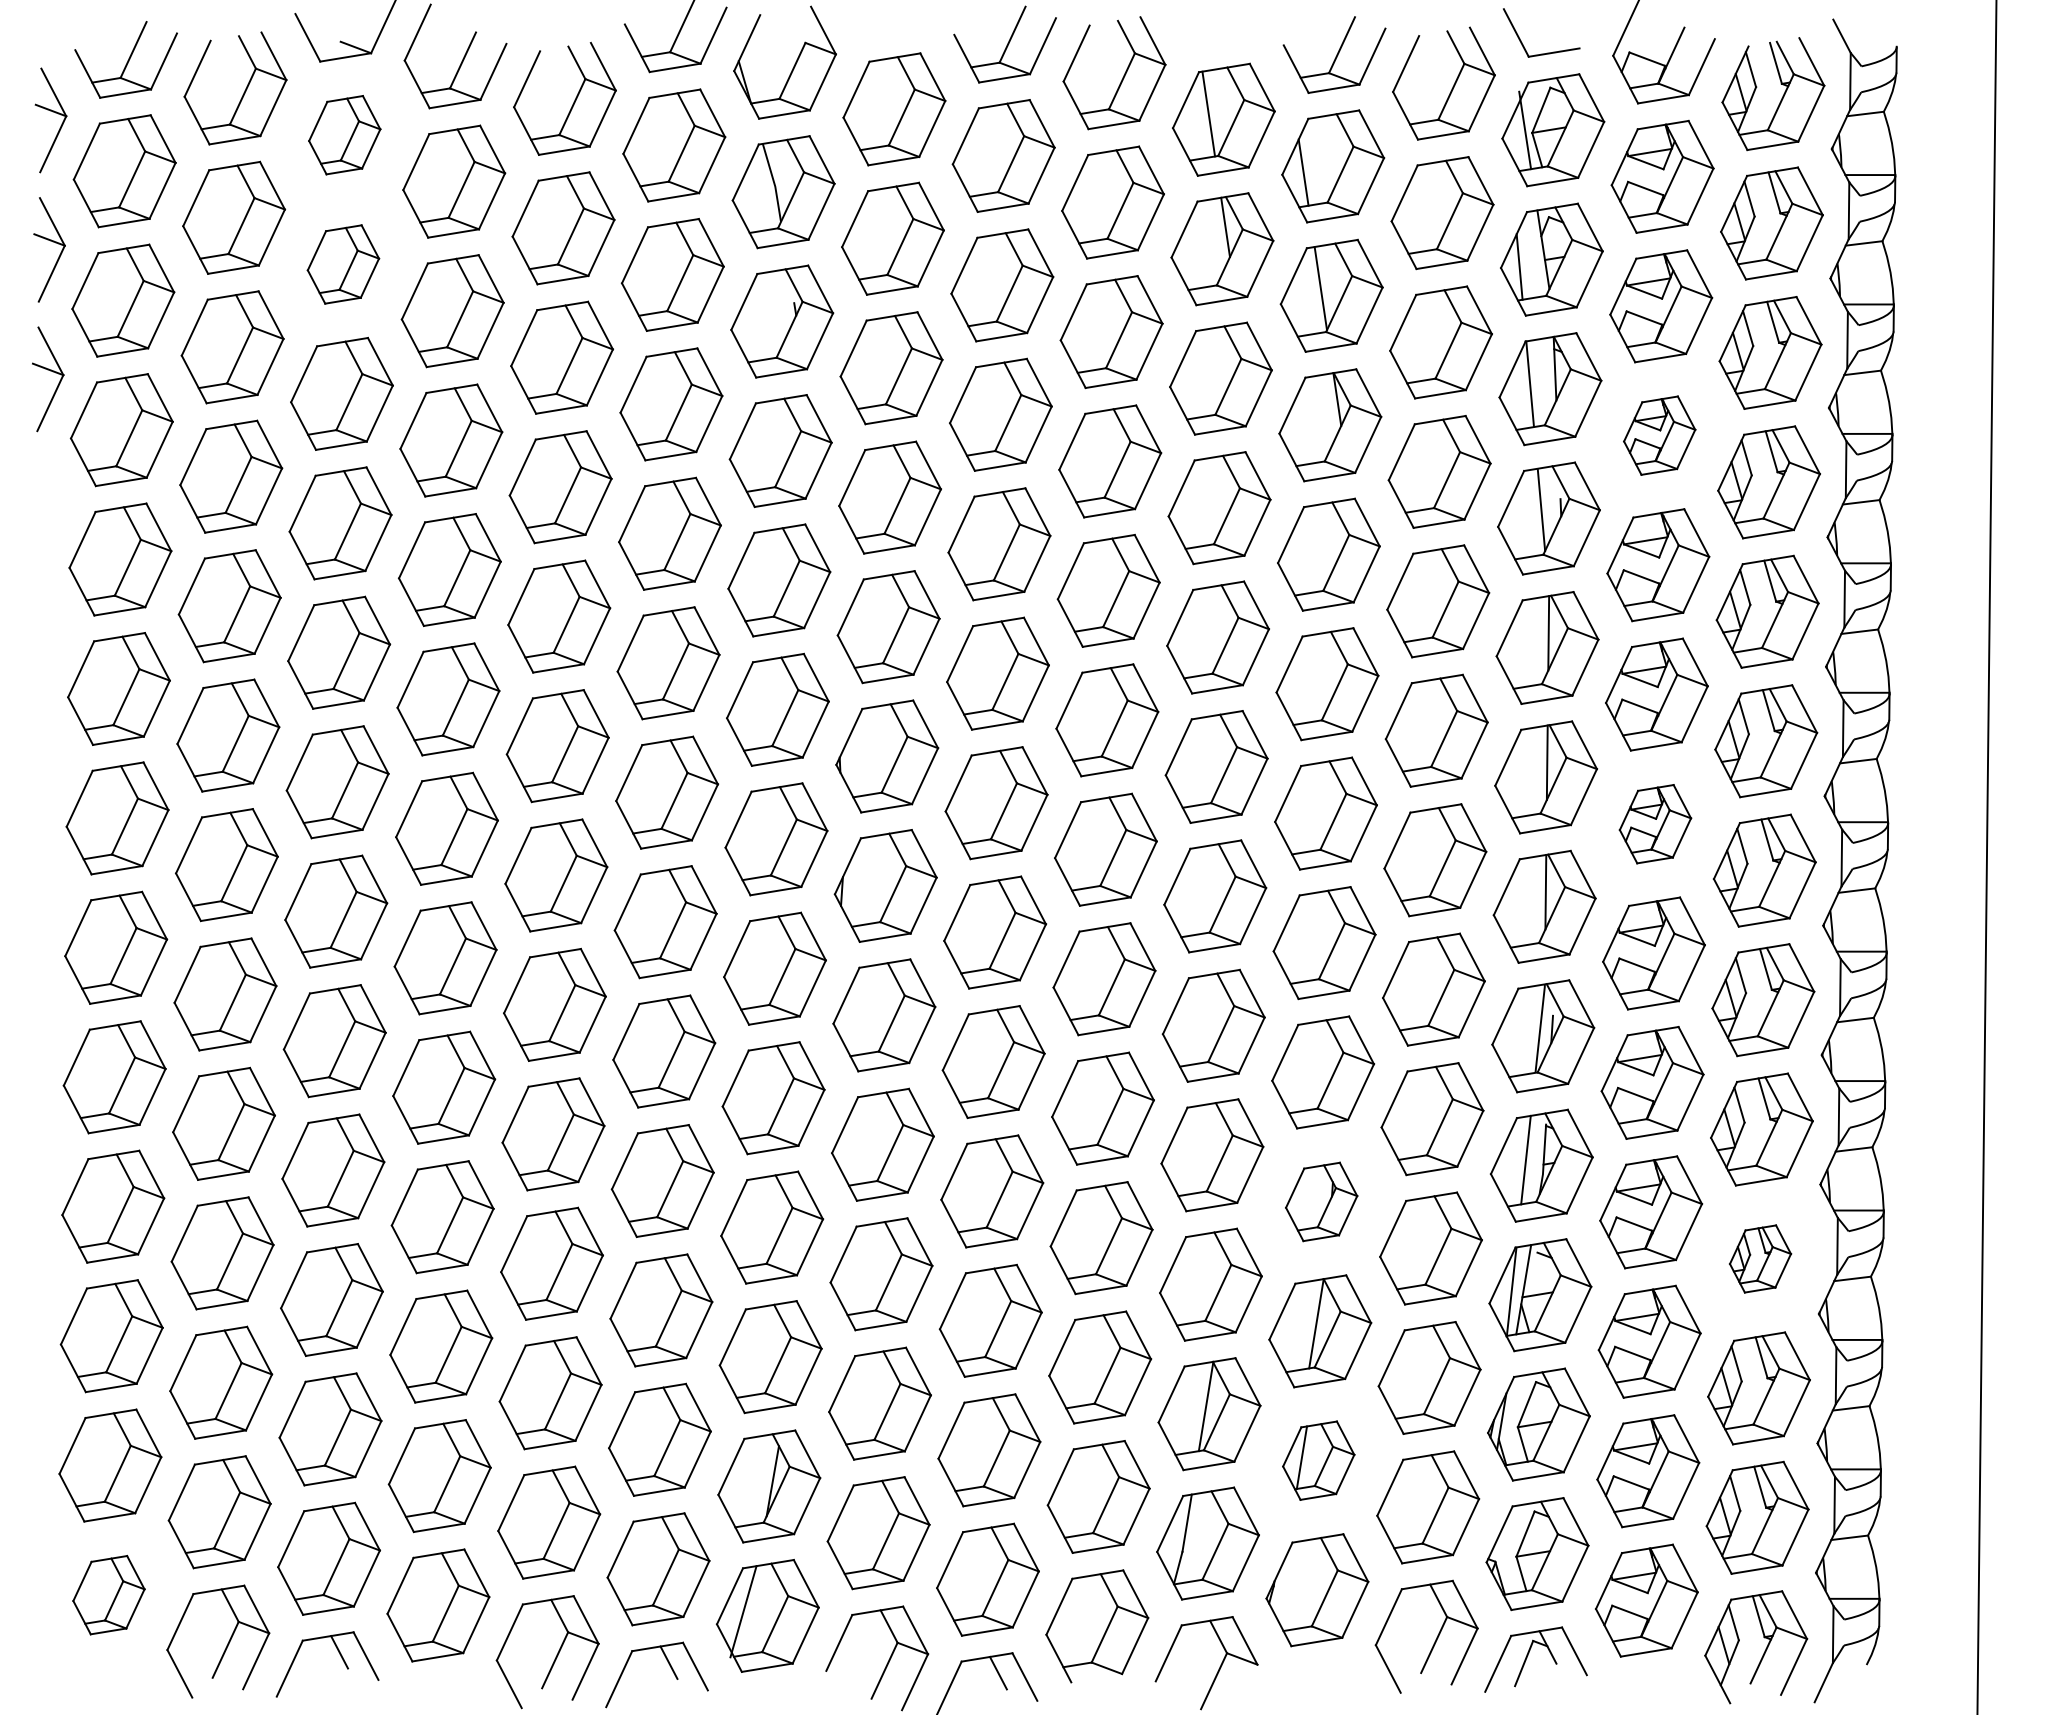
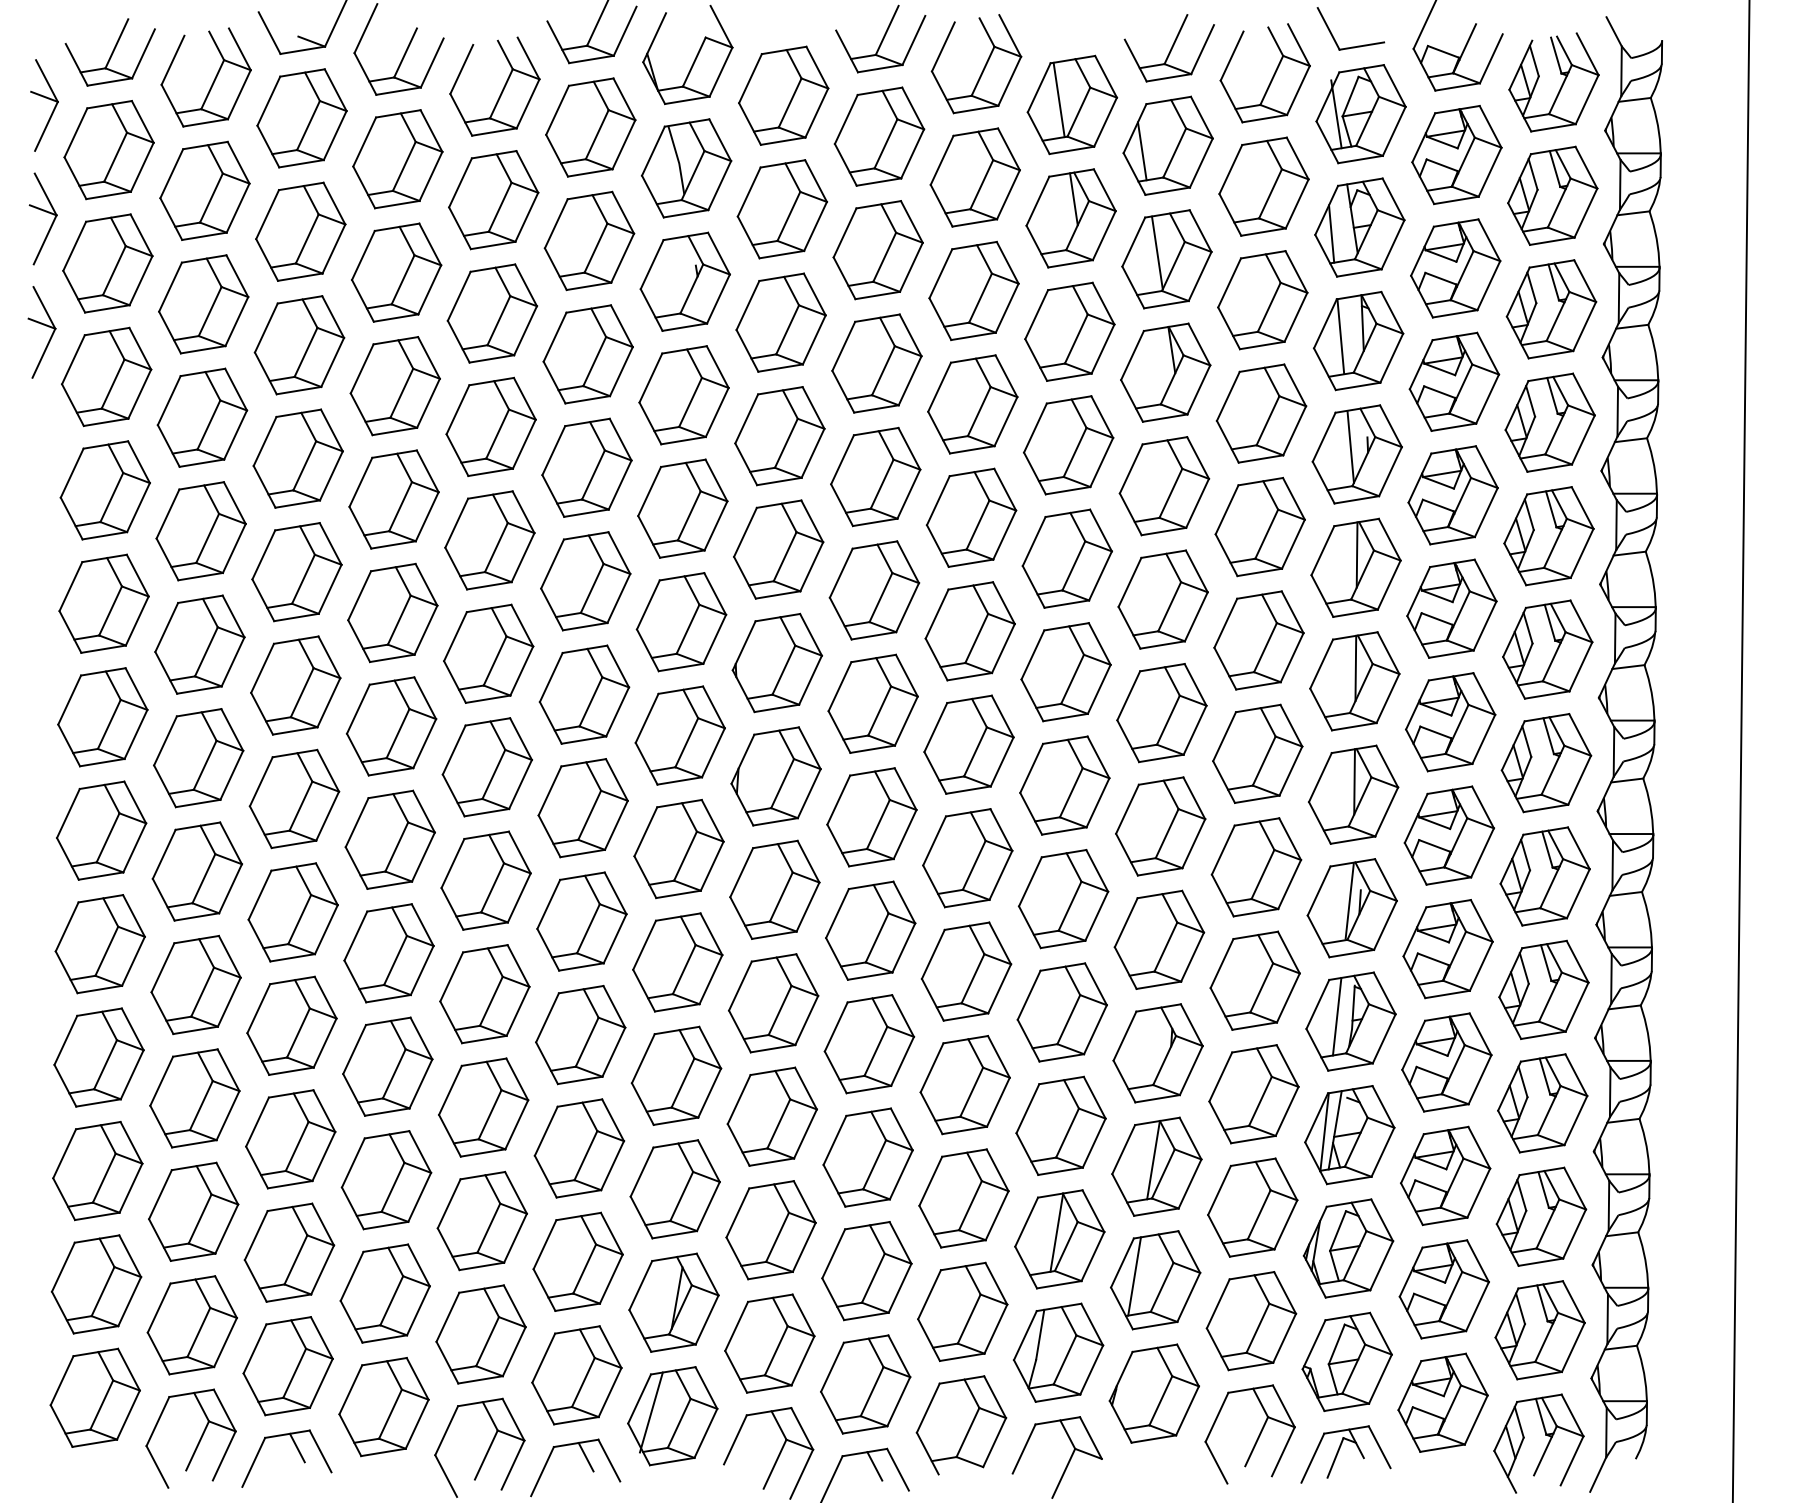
part: (344, 135) -> (301, 118), size x1.43
part: (343, 264) -> (300, 231), size x1.43
part: (1659, 435) -> (1454, 381), size x1.43
part: (1655, 824) -> (1450, 722), size x1.43
part: (1321, 1201) -> (1157, 1052), size x1.43
part: (1760, 1258) -> (1542, 1102), size x1.67
part: (1318, 1460) -> (1155, 1279), size x1.43
part: (108, 1595) -> (94, 1398), size x1.43

